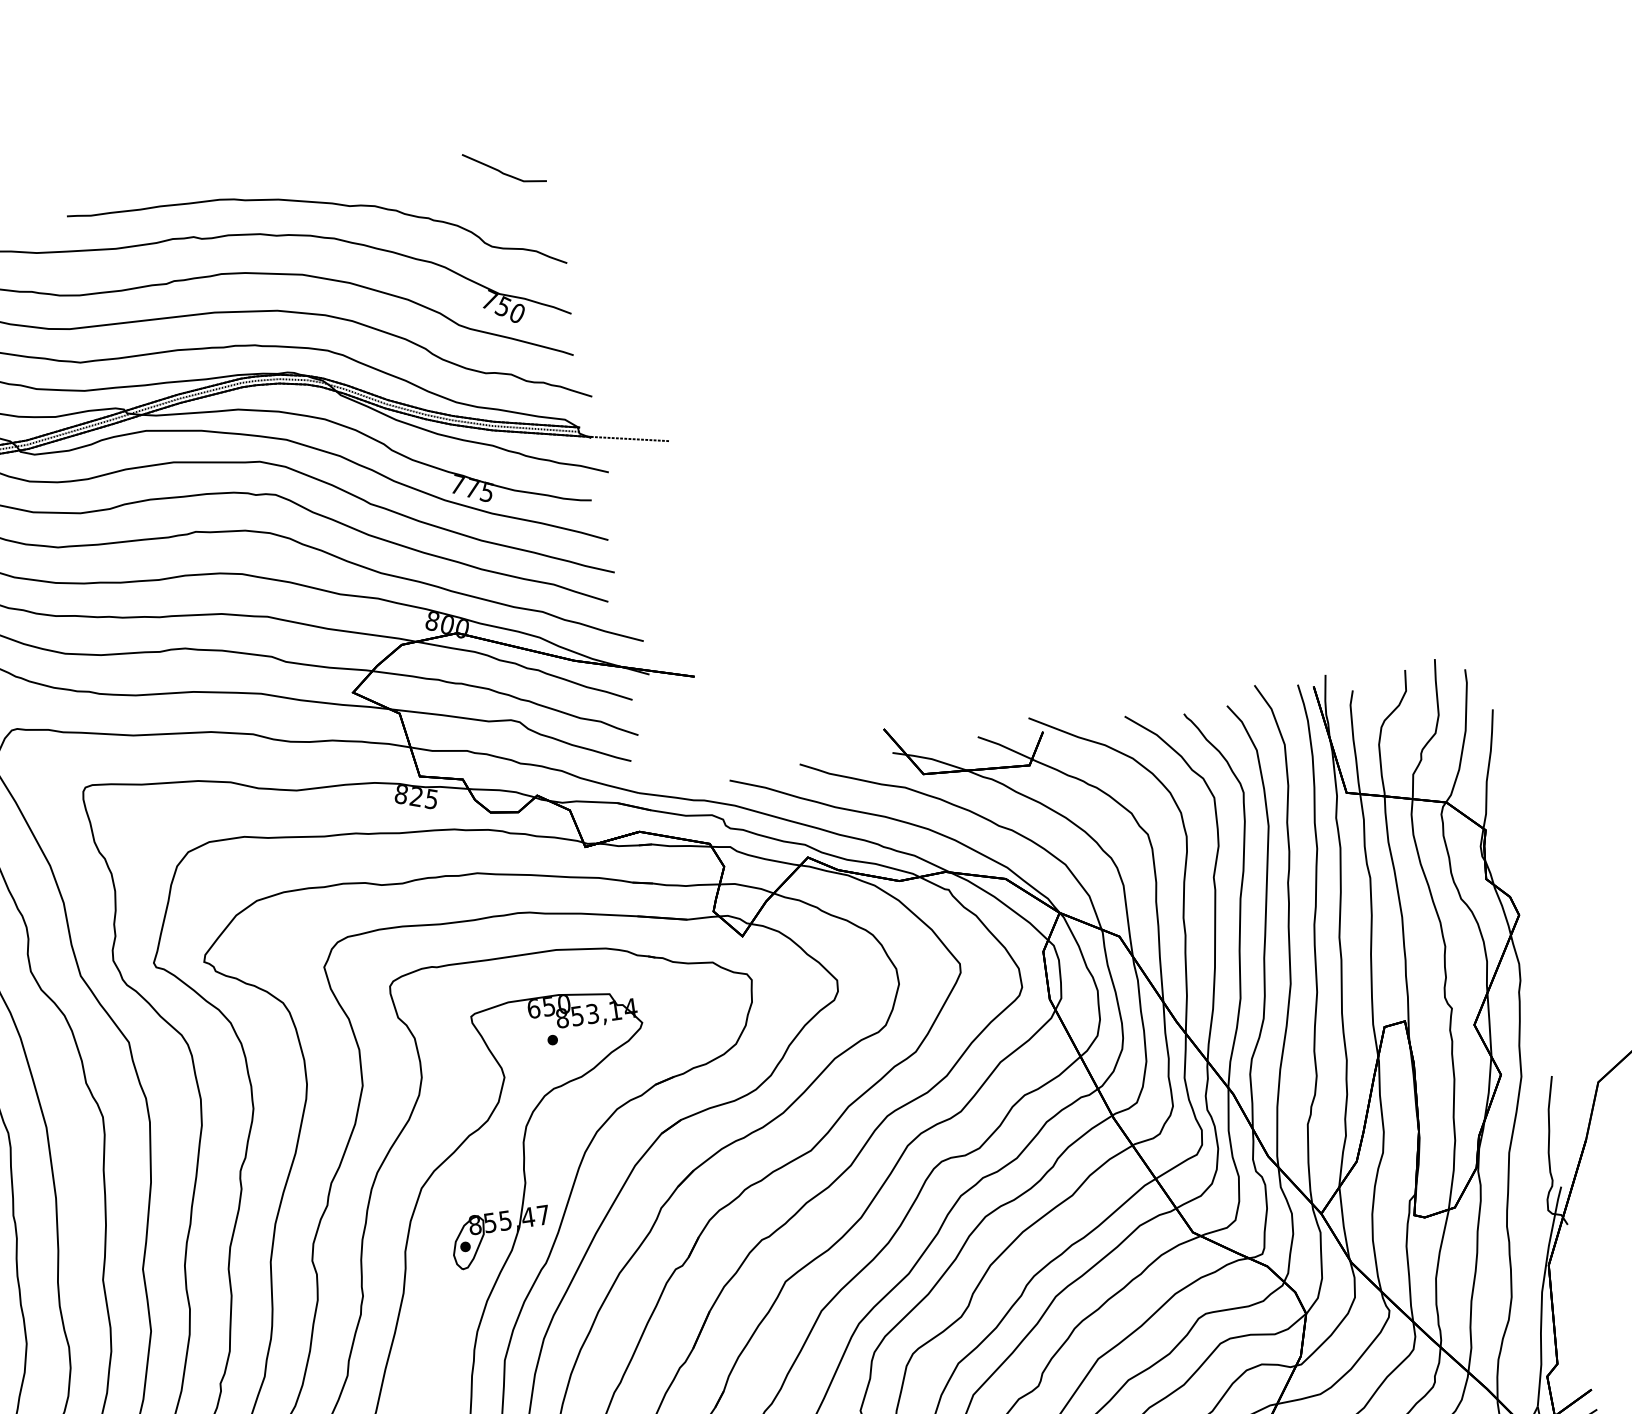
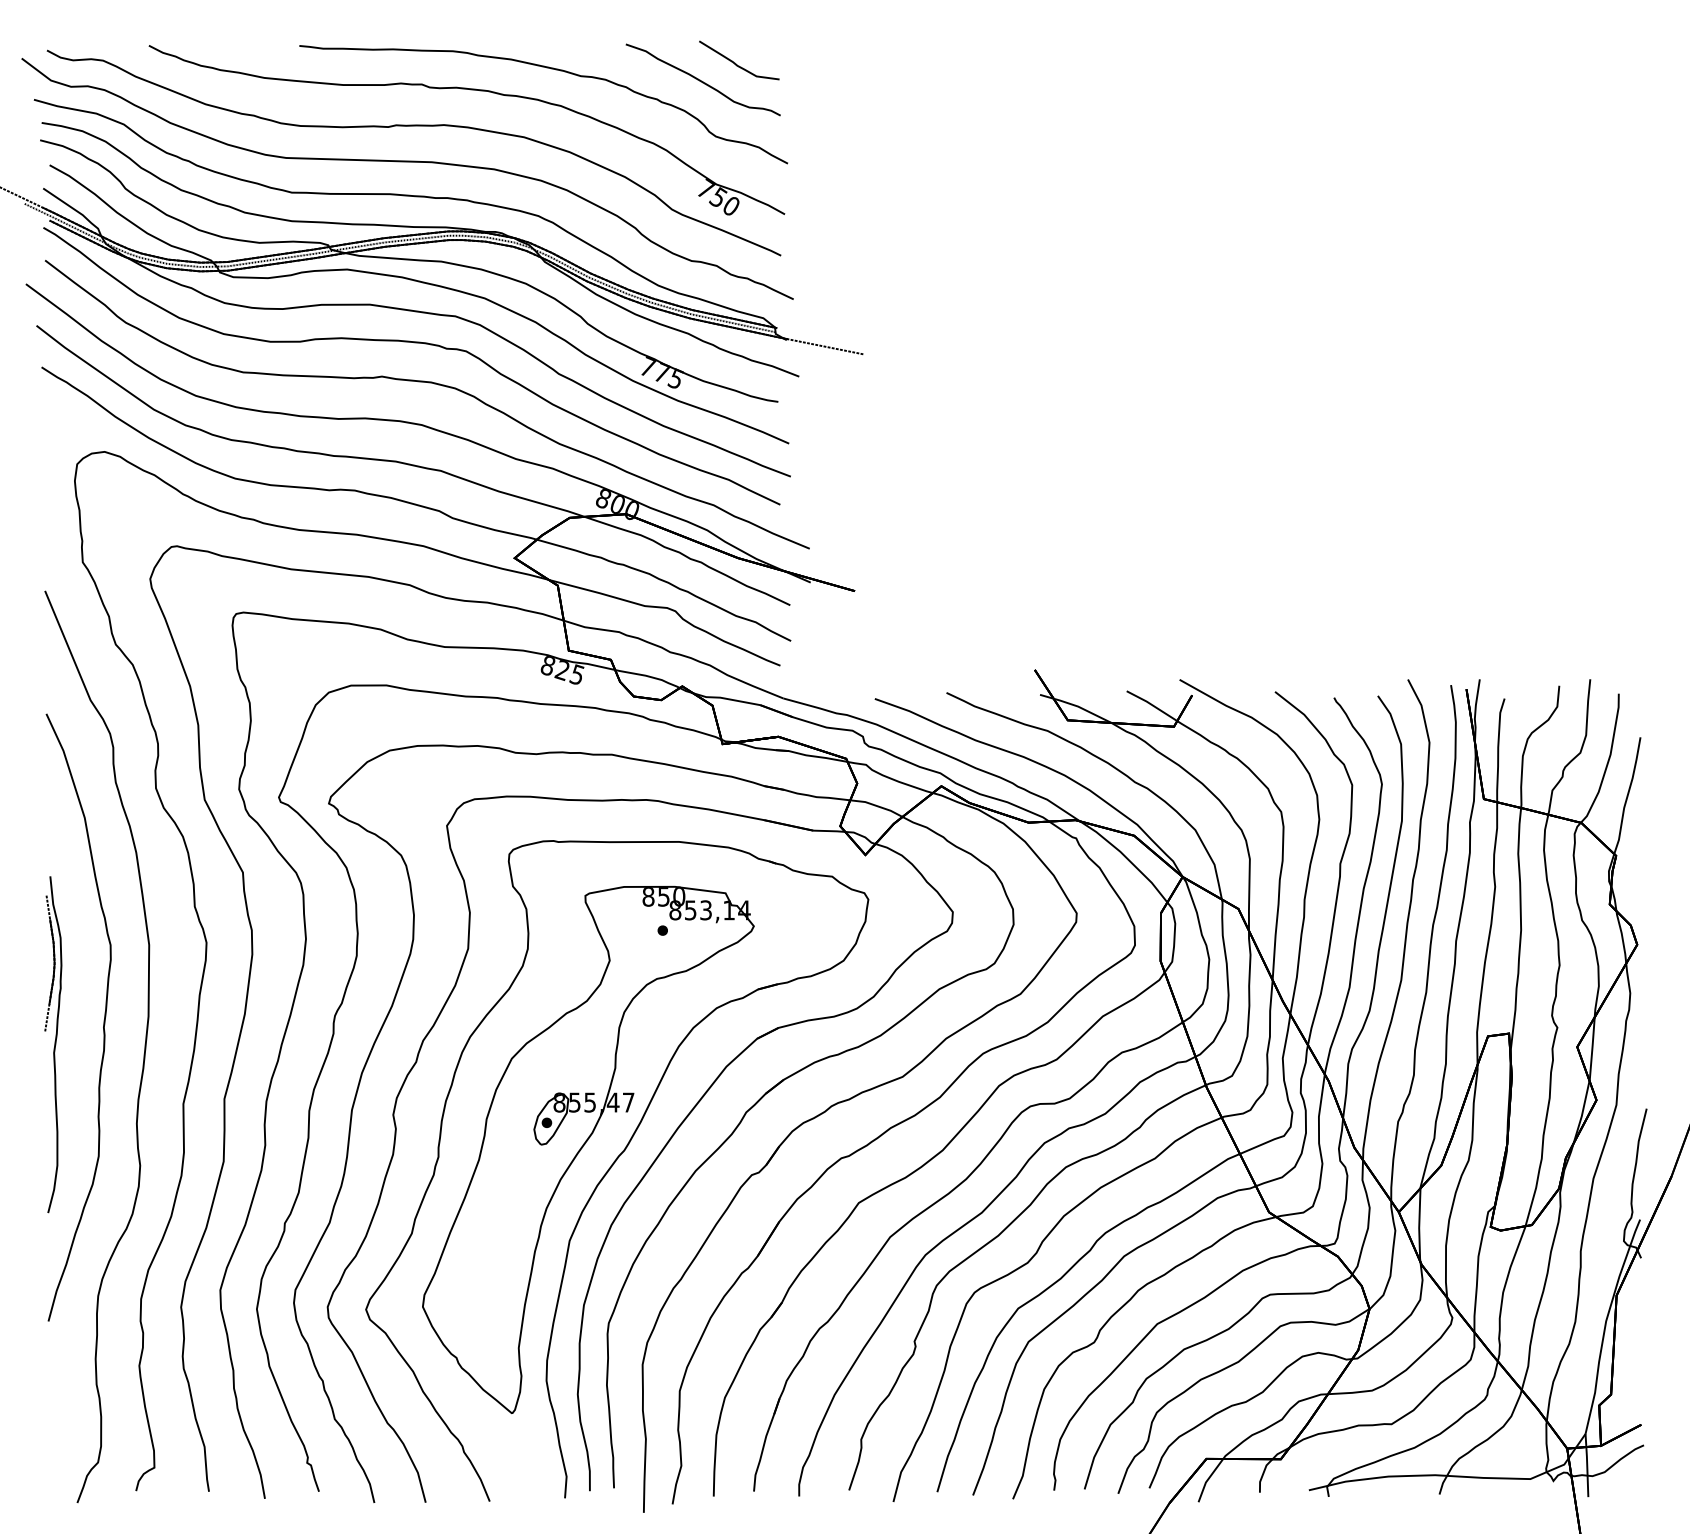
curve: (469, 193) -> (701, 80), added
text: (533, 1008) -> (648, 896), 650 -> 850

